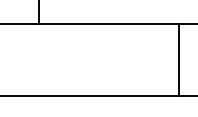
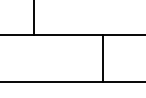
line: (178, 59) -> (103, 58), moved

